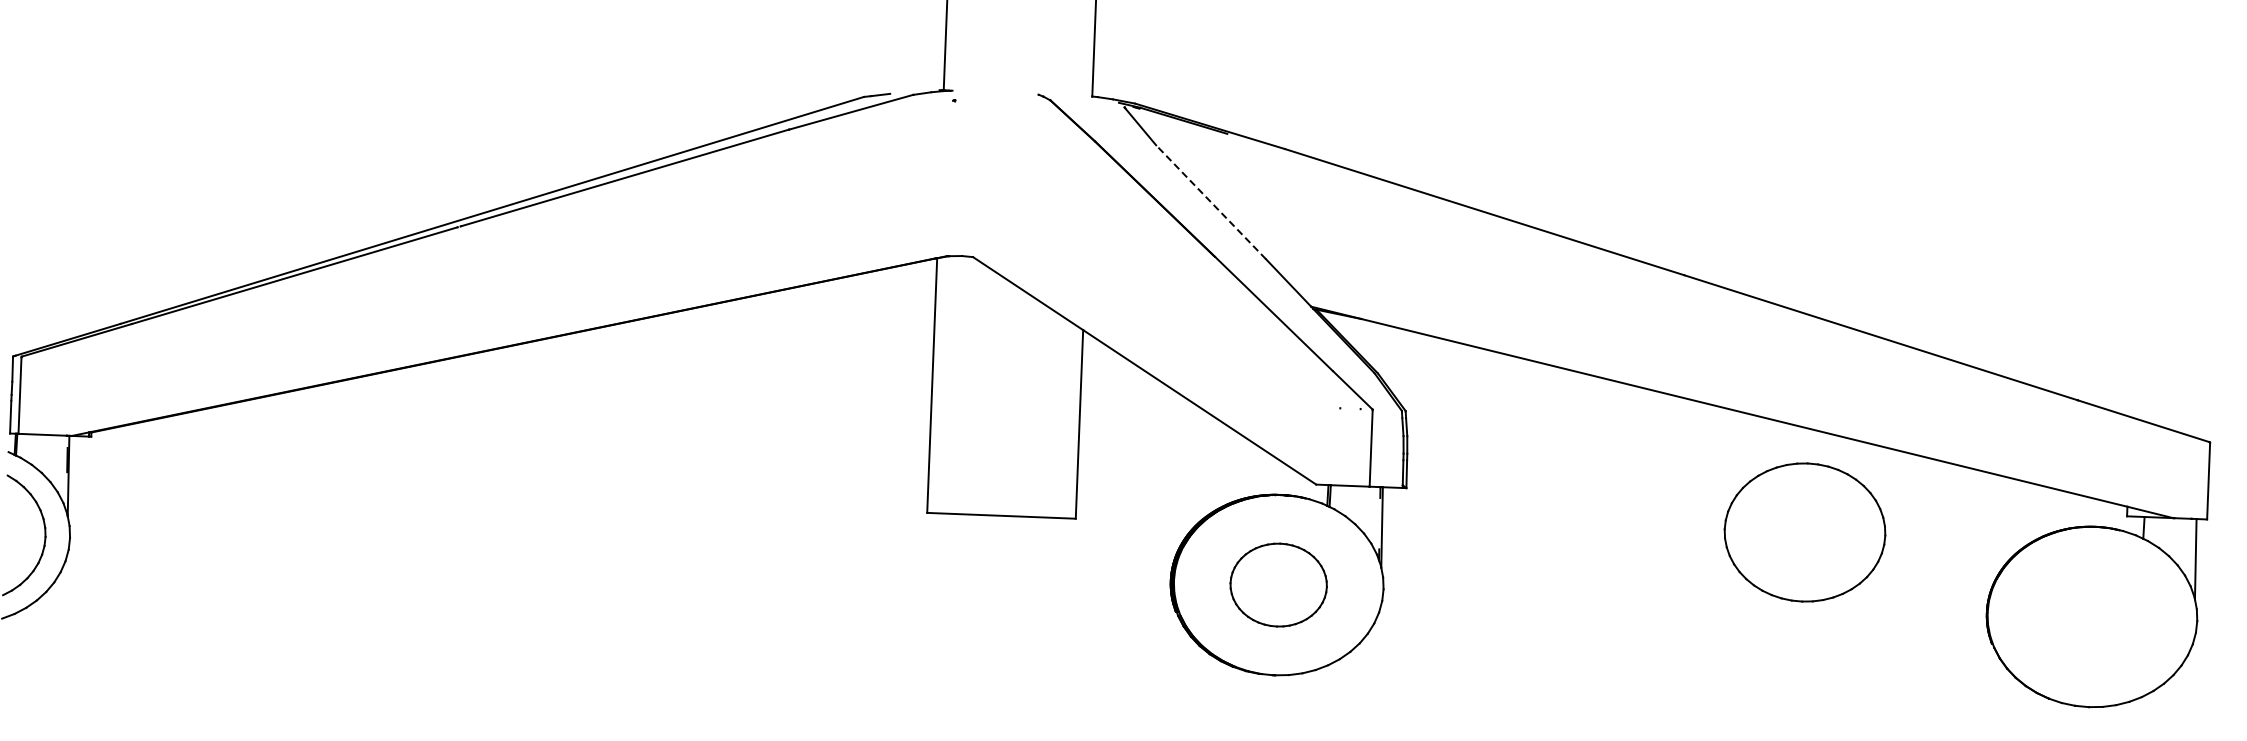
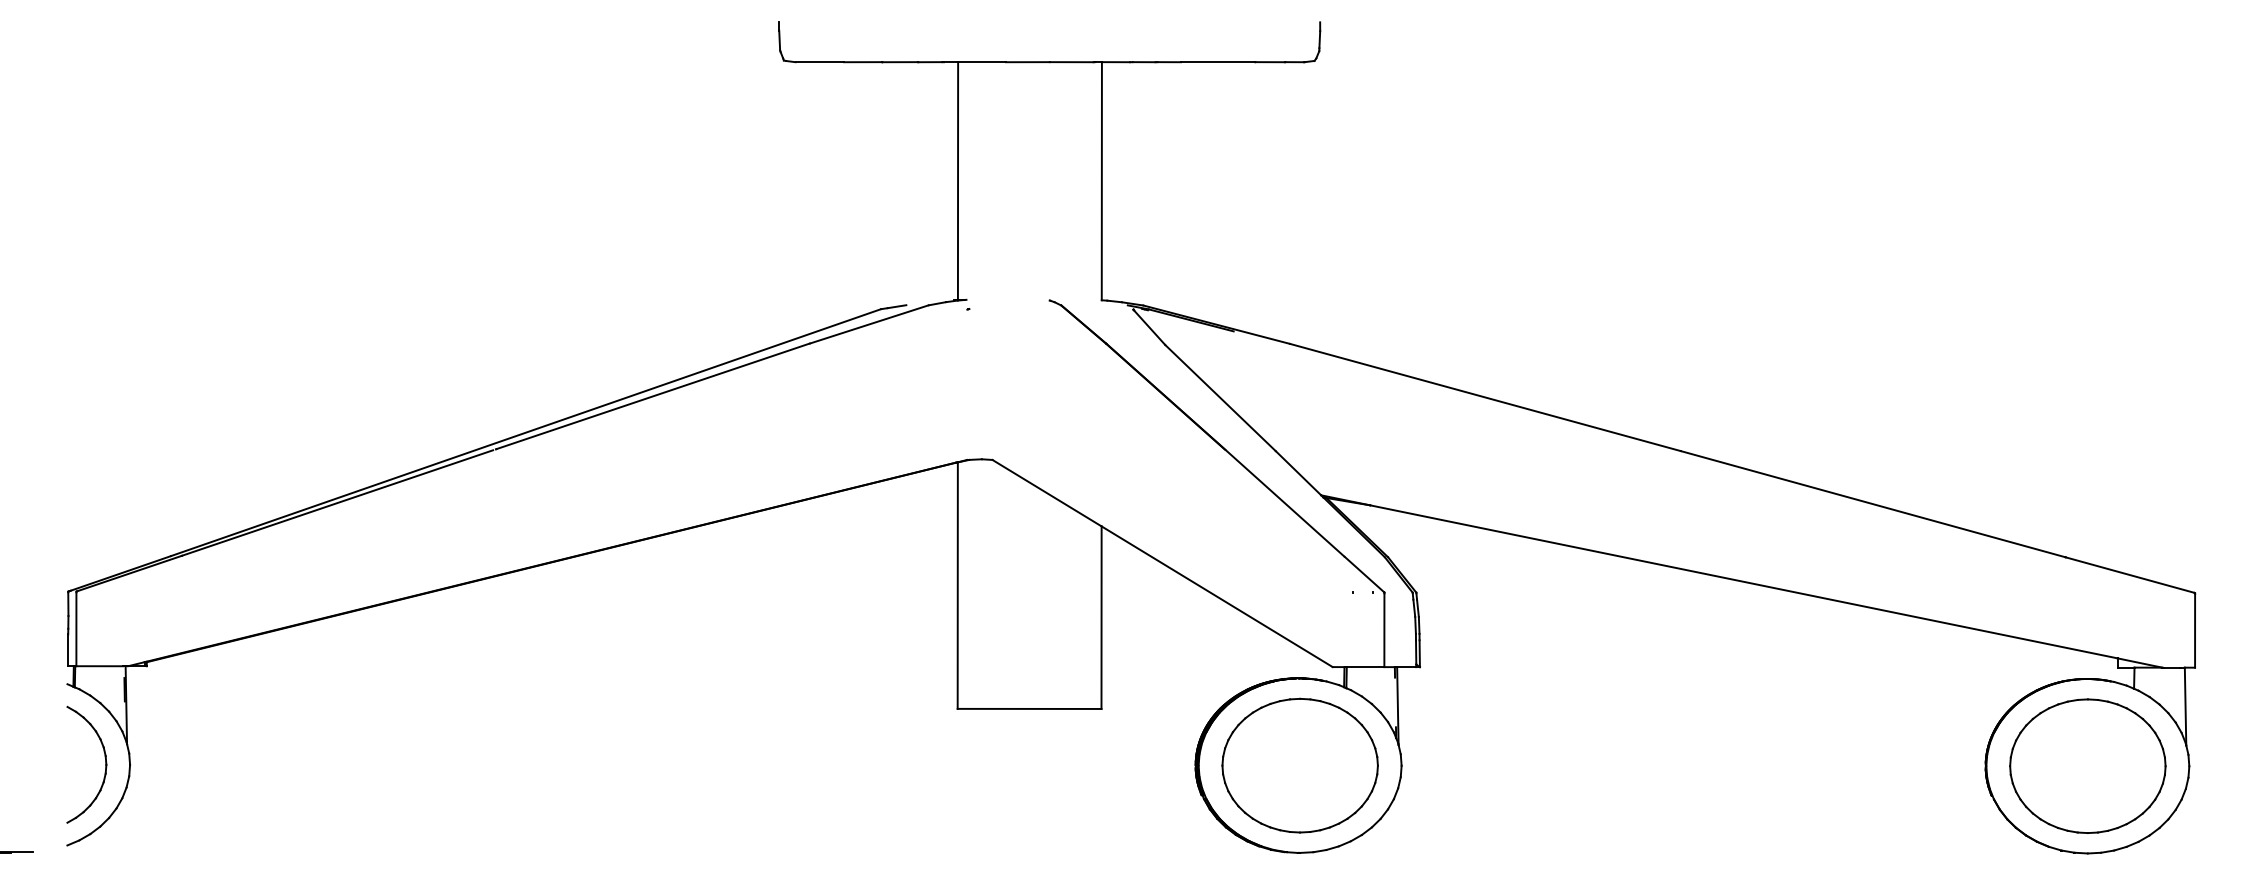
line: (1211, 202) -> (1220, 398), dashed -> solid
part: (1804, 531) -> (2087, 765), moved
part: (1278, 584) -> (1299, 765), size x1.67

